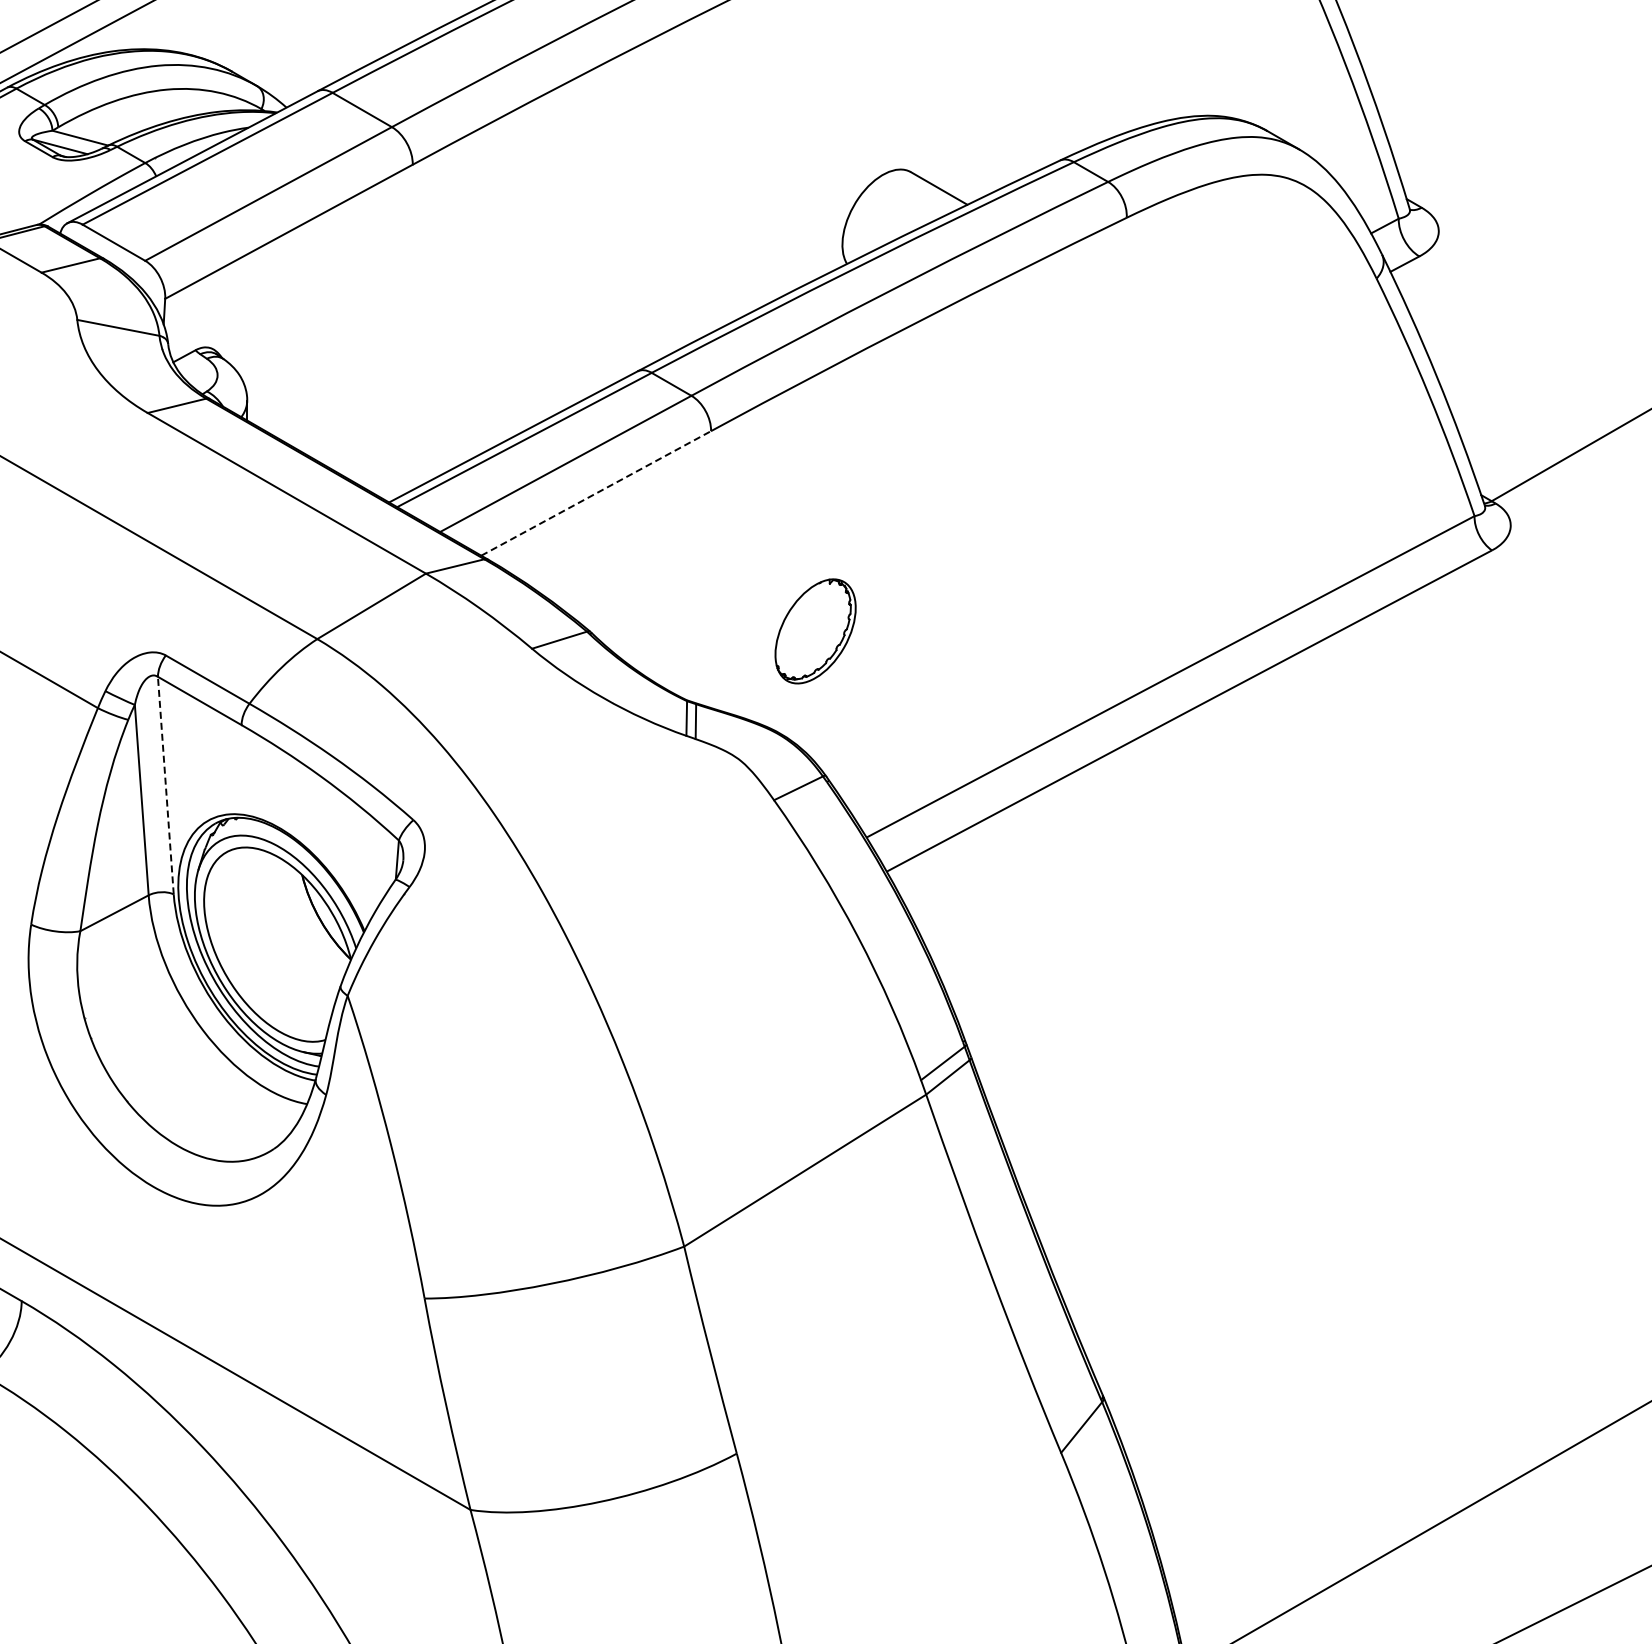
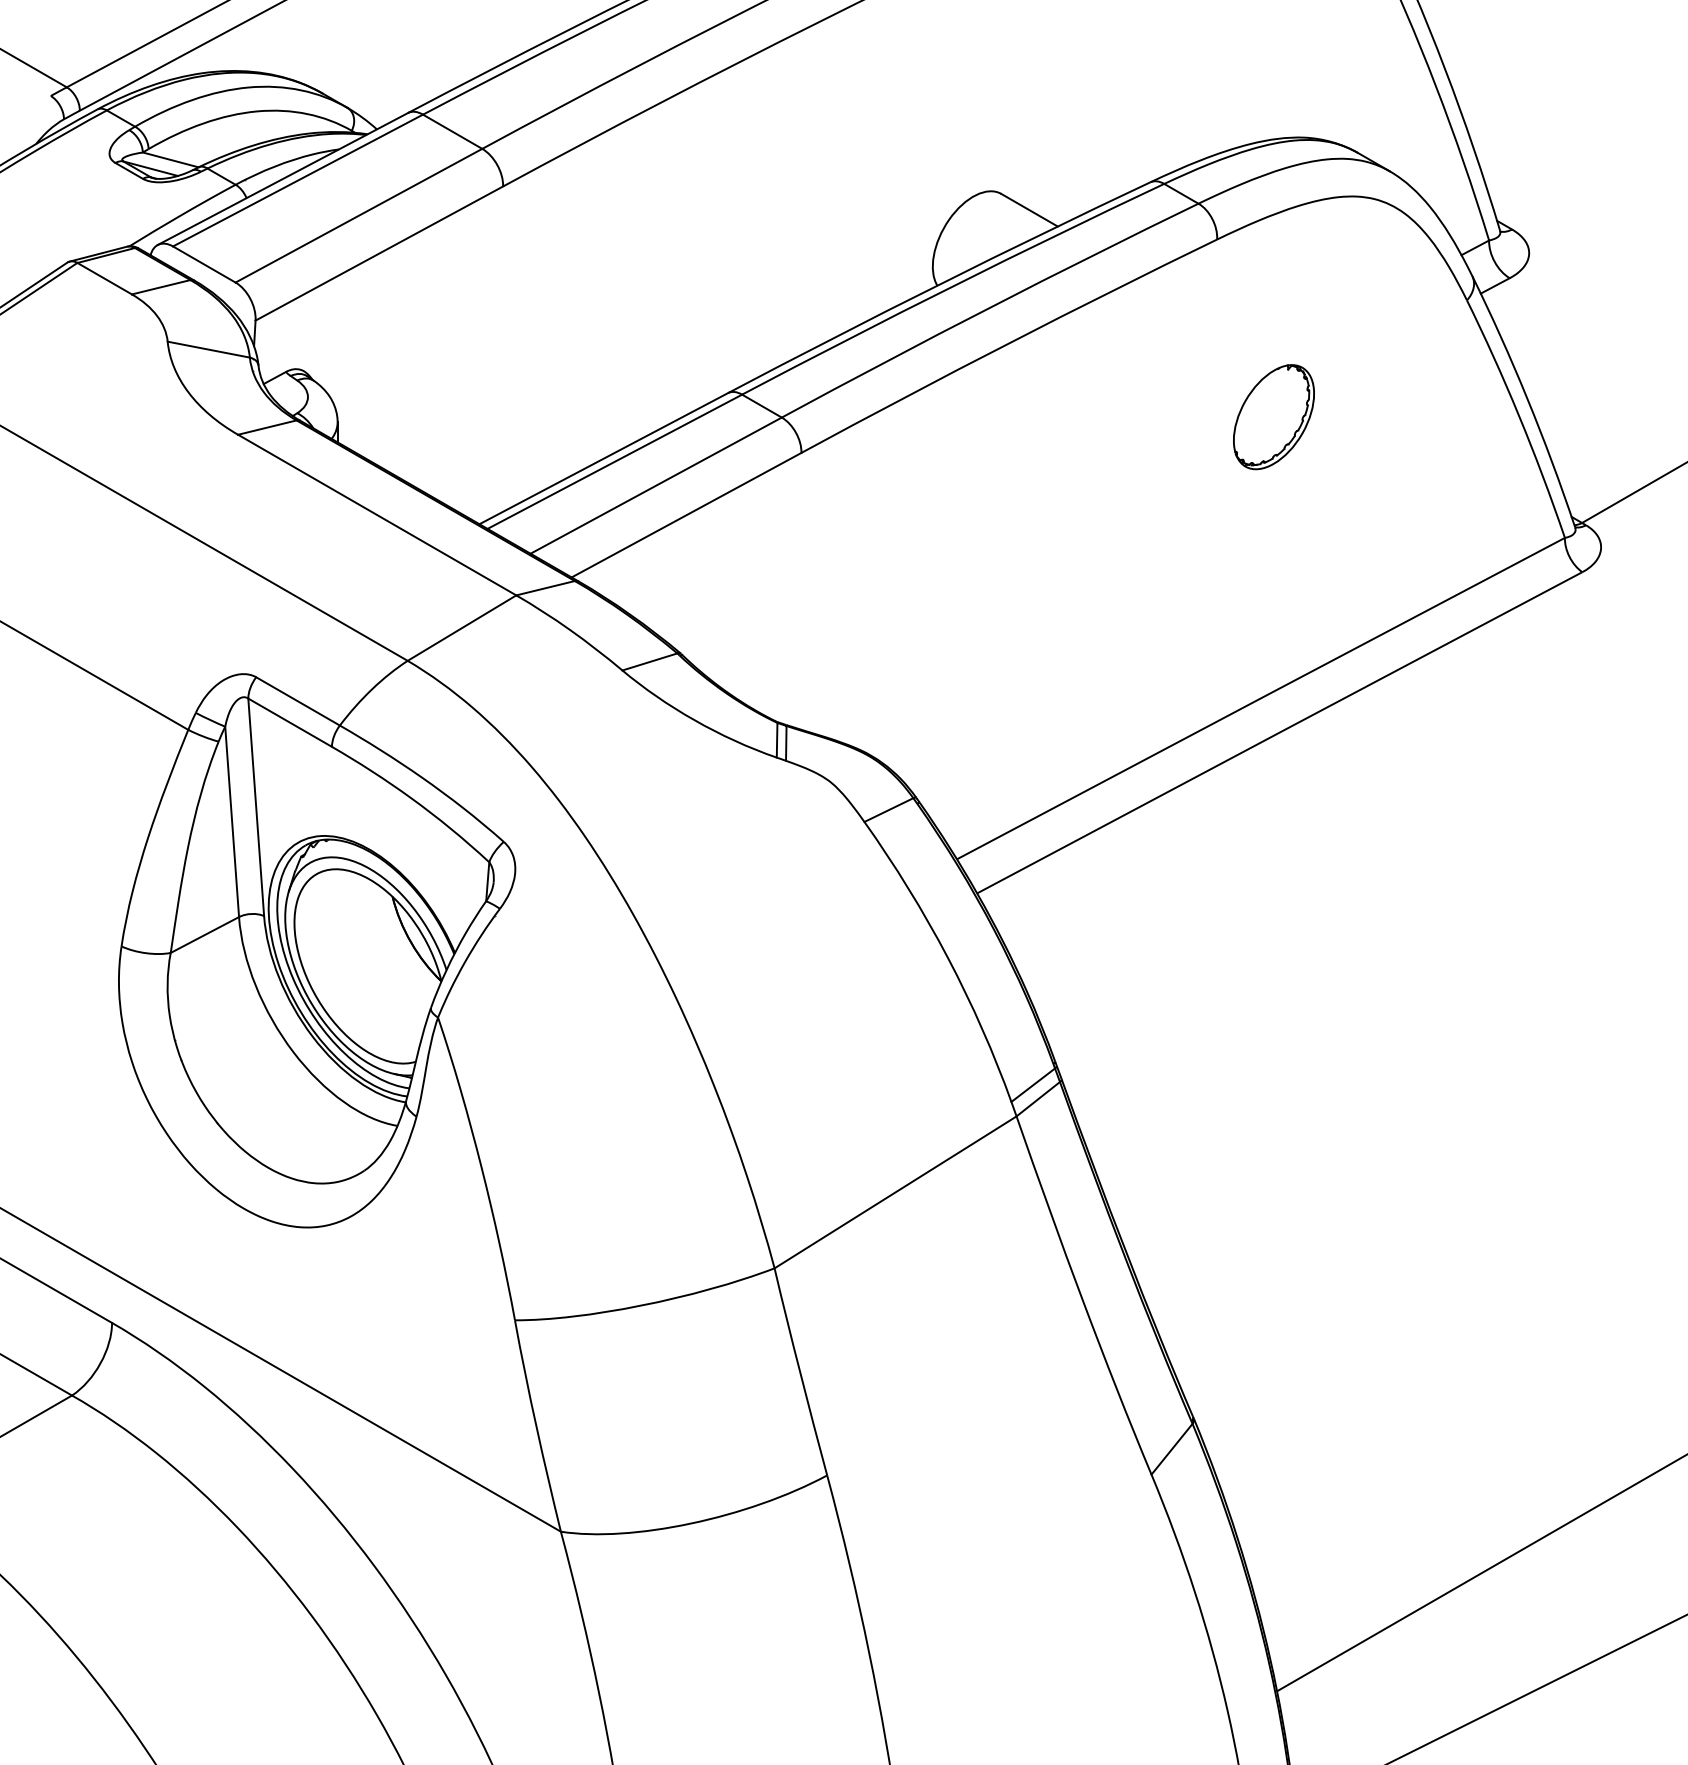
line: (596, 493) -> (686, 515), dashed -> solid
part: (815, 631) -> (1273, 417), moved
line: (166, 784) -> (256, 806), dashed -> solid

